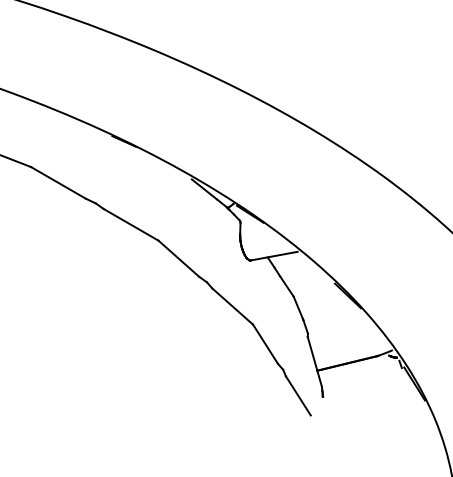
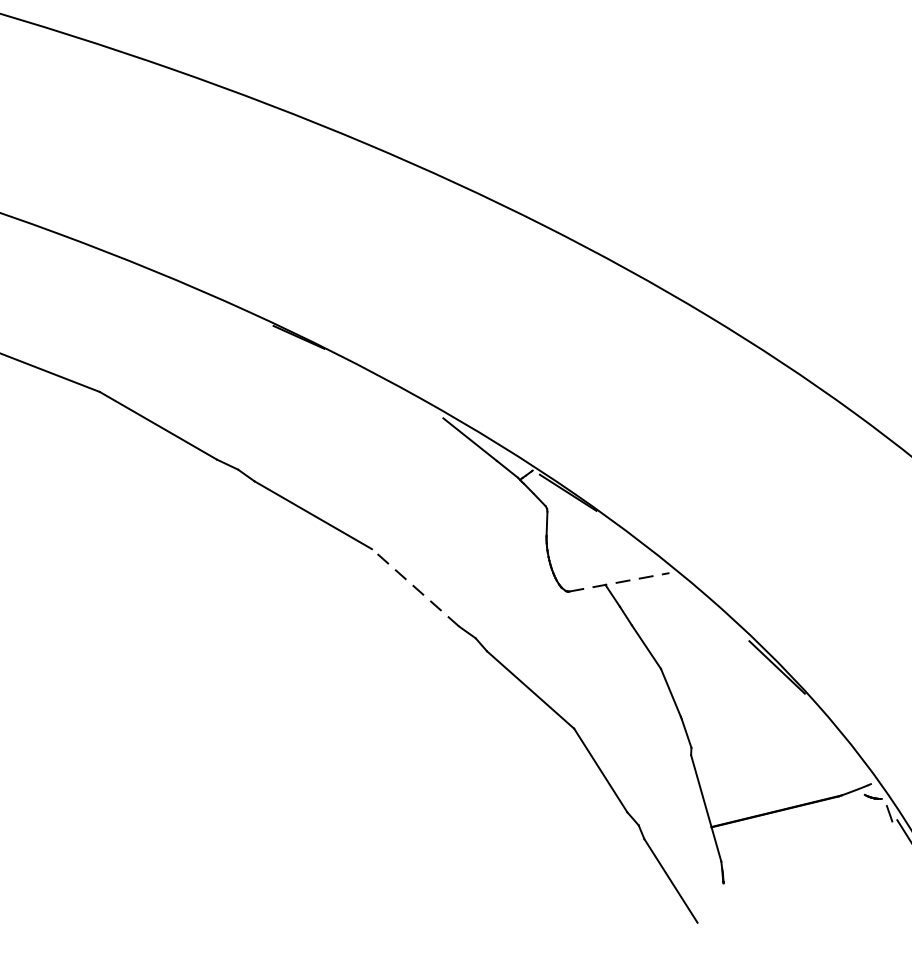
line: (274, 256) -> (620, 583), solid -> dashed
line: (178, 258) -> (414, 587), solid -> dashed

